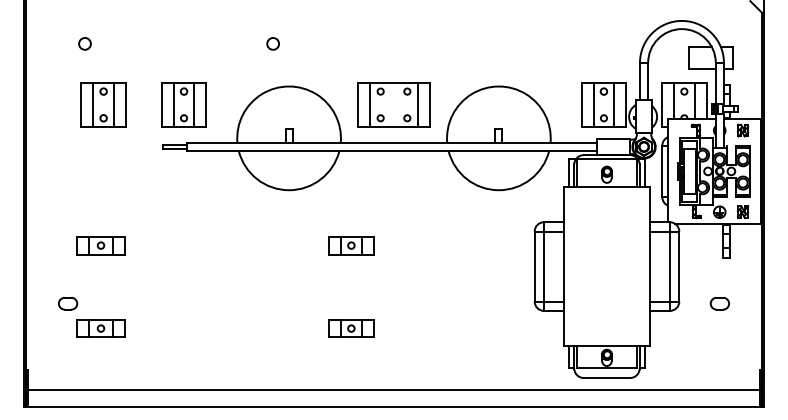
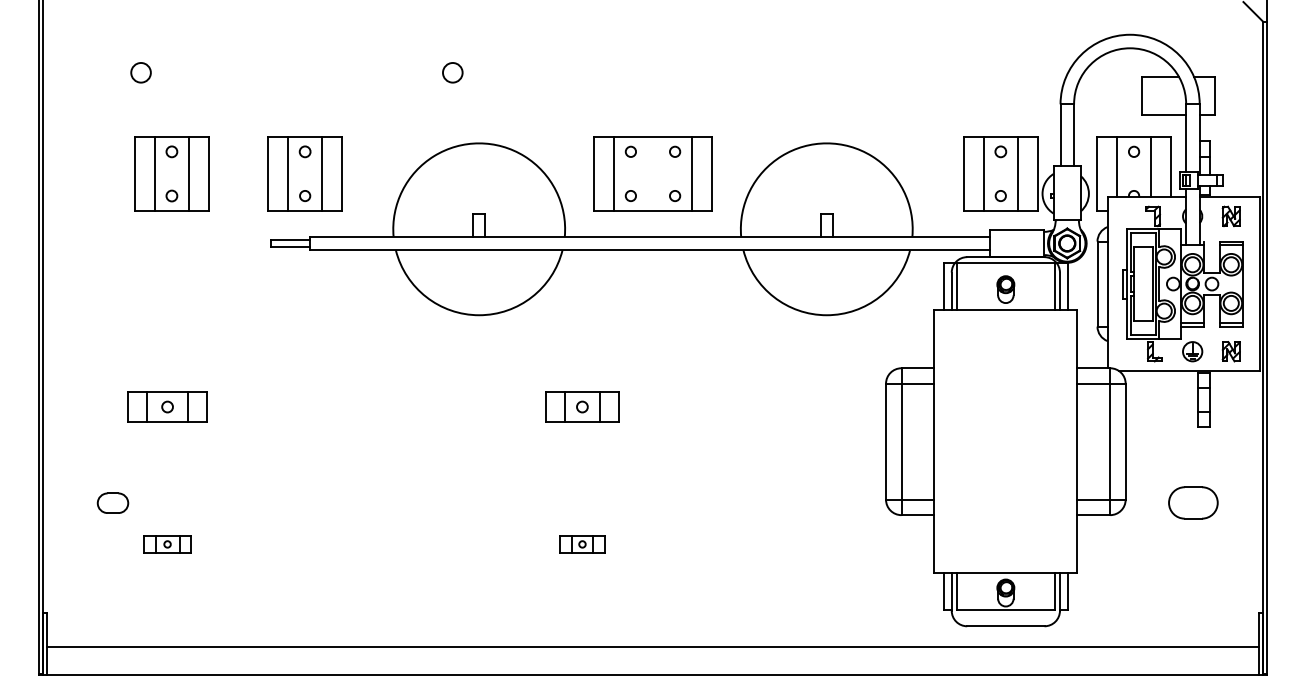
part: (719, 303) -> (1192, 502), size x1.6
part: (100, 328) -> (166, 544), size x0.6
part: (351, 328) -> (582, 544), size x0.6

